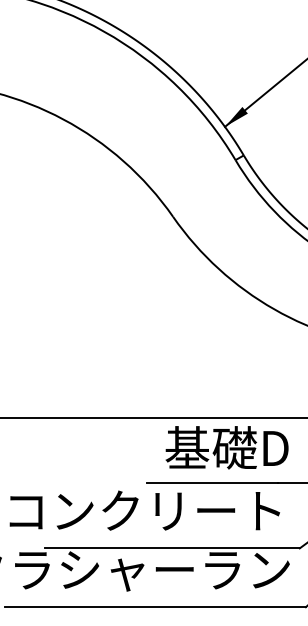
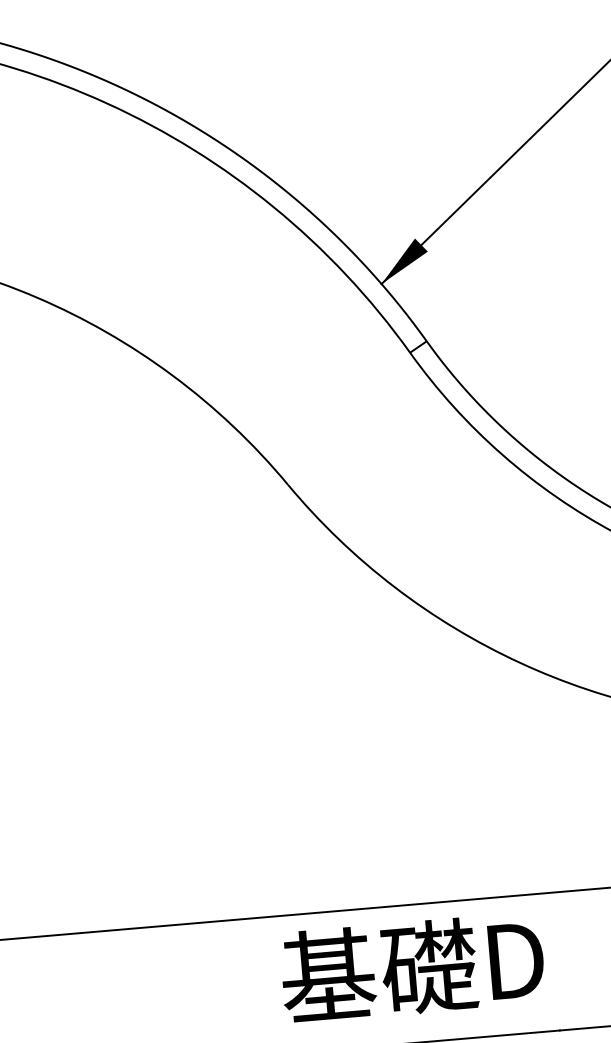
text: (226, 447) -> (411, 967), moved

